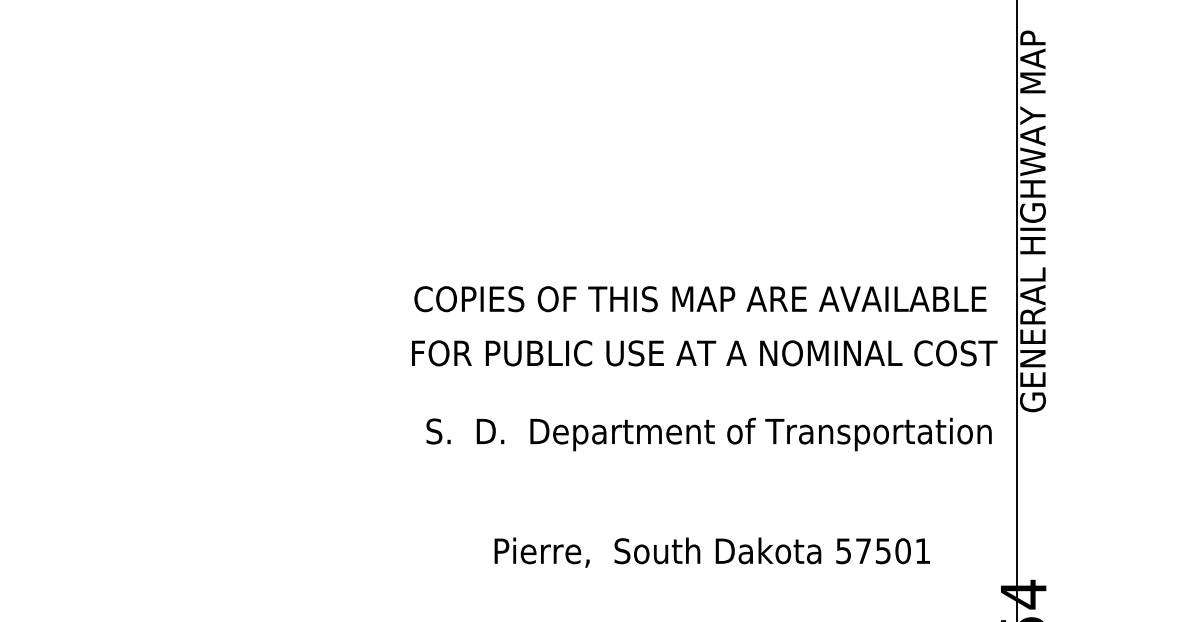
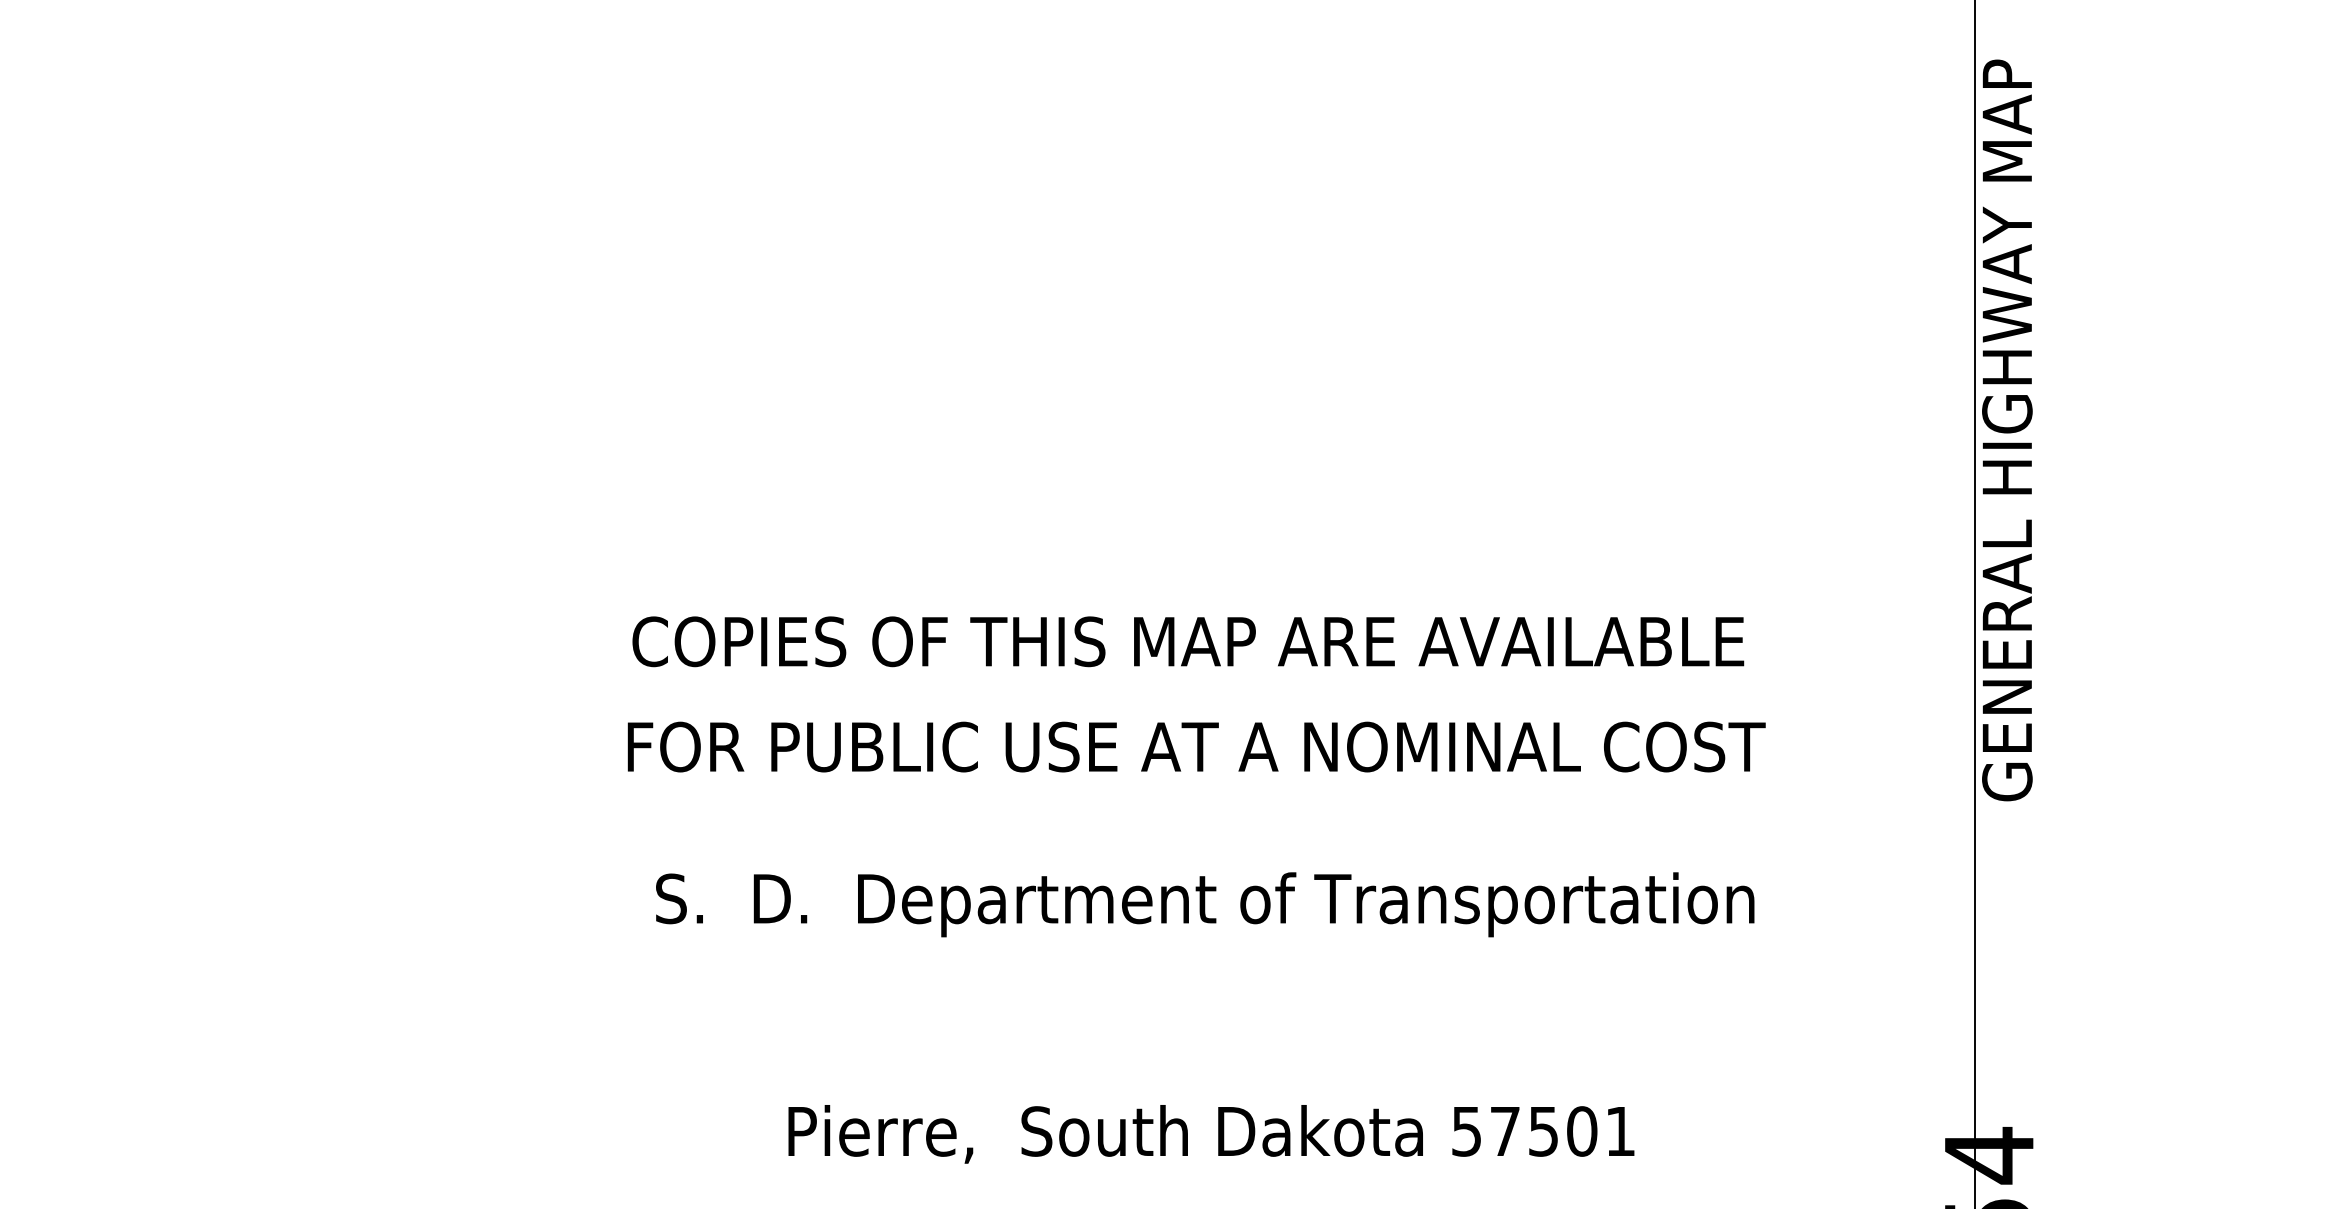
text: (704, 426) -> (1196, 889), moved

